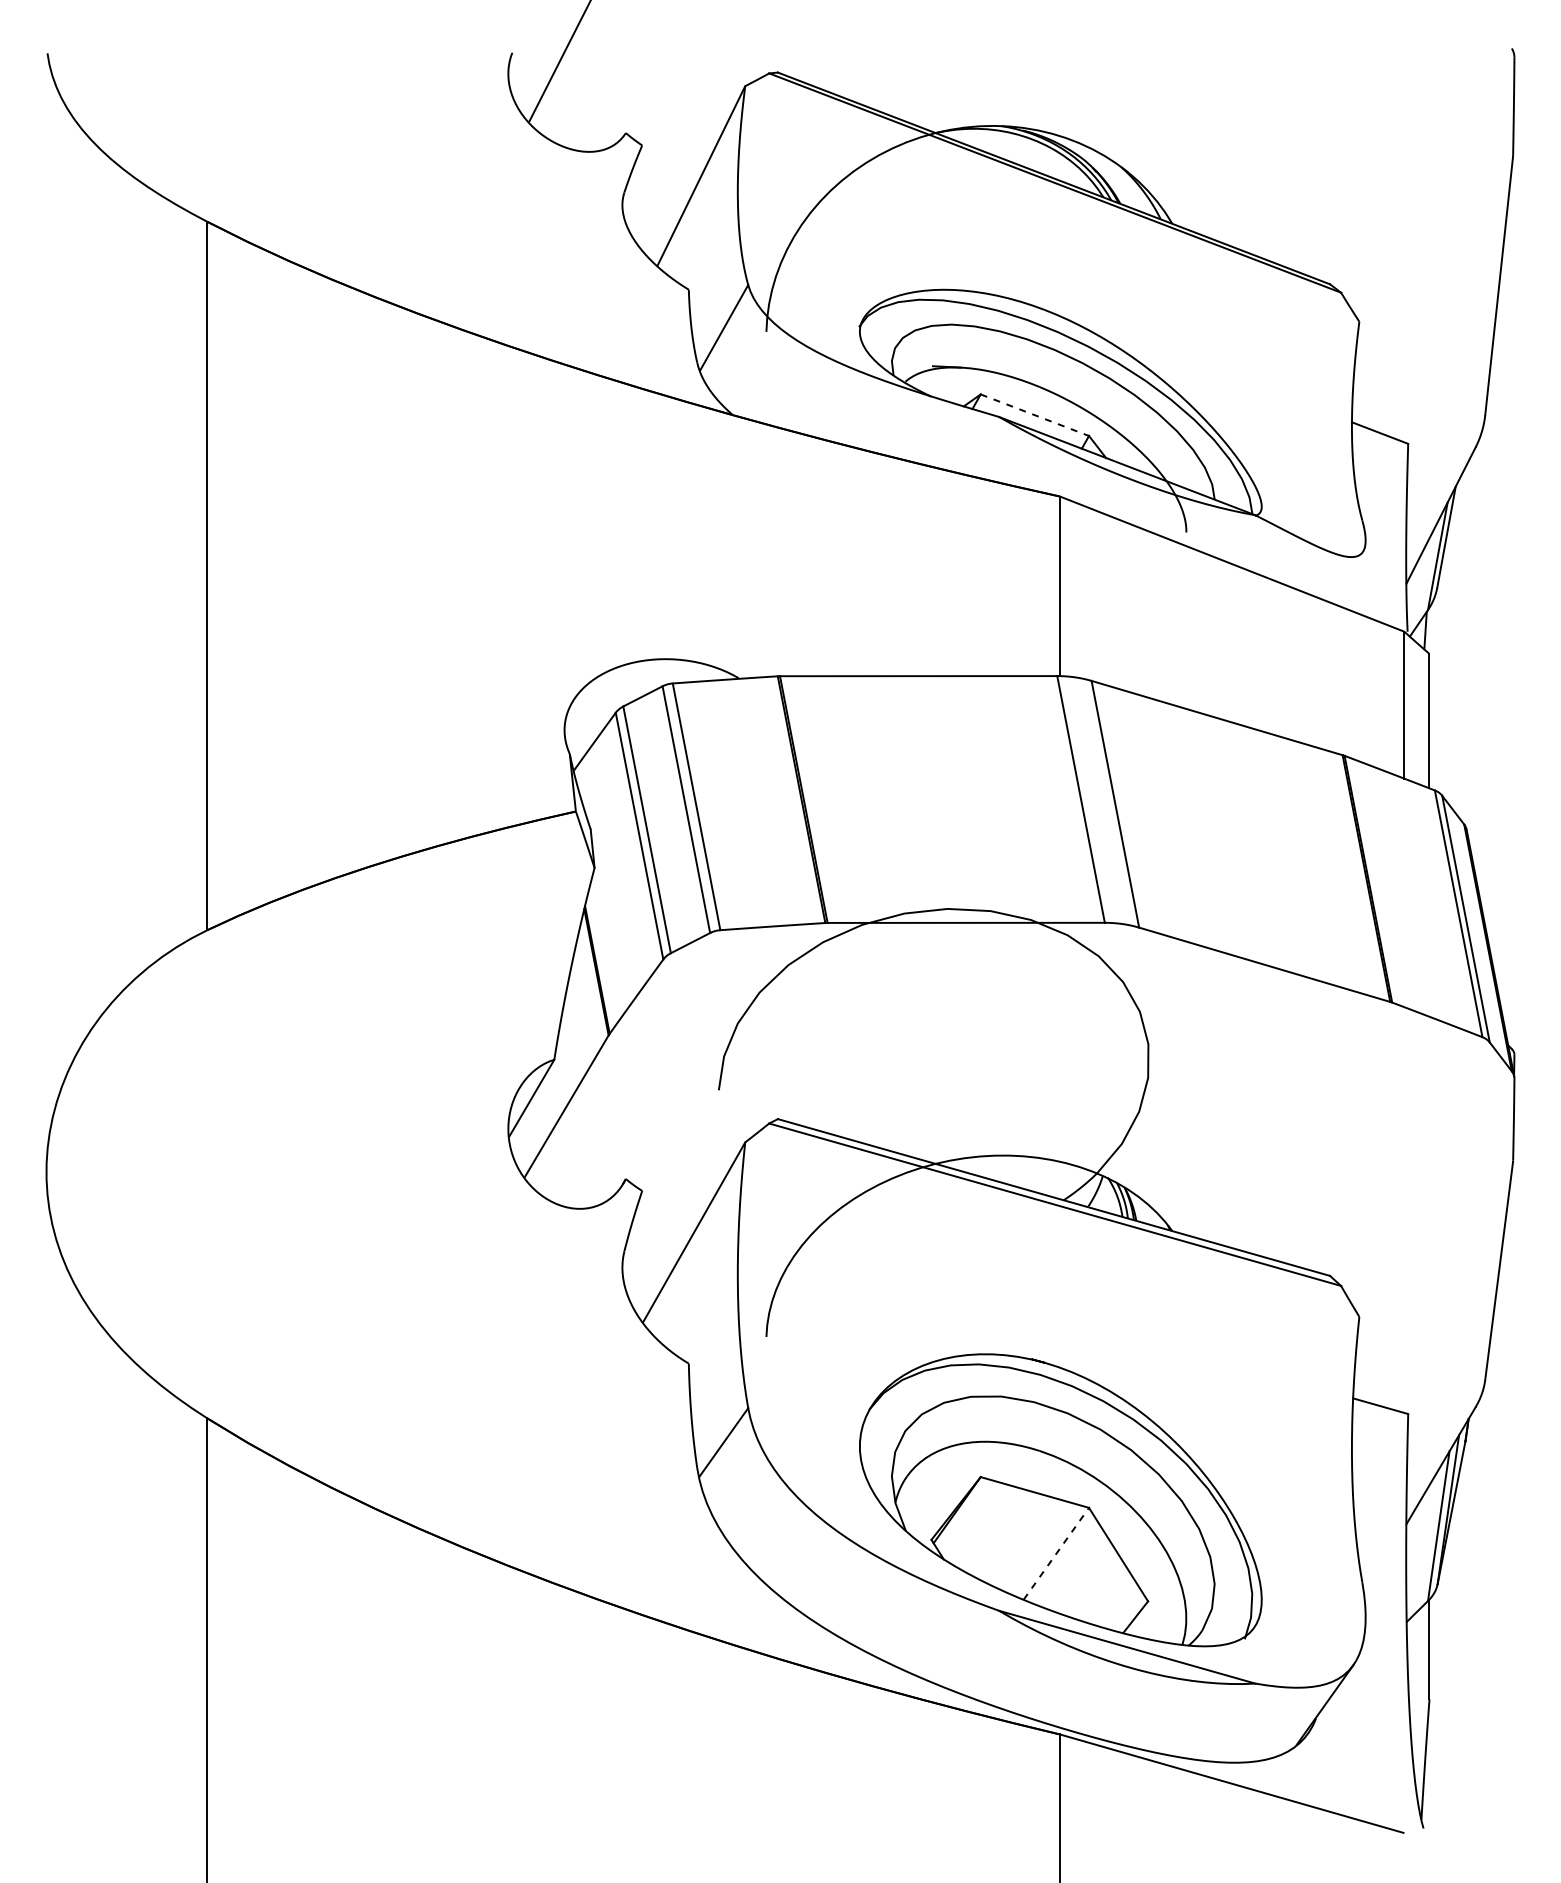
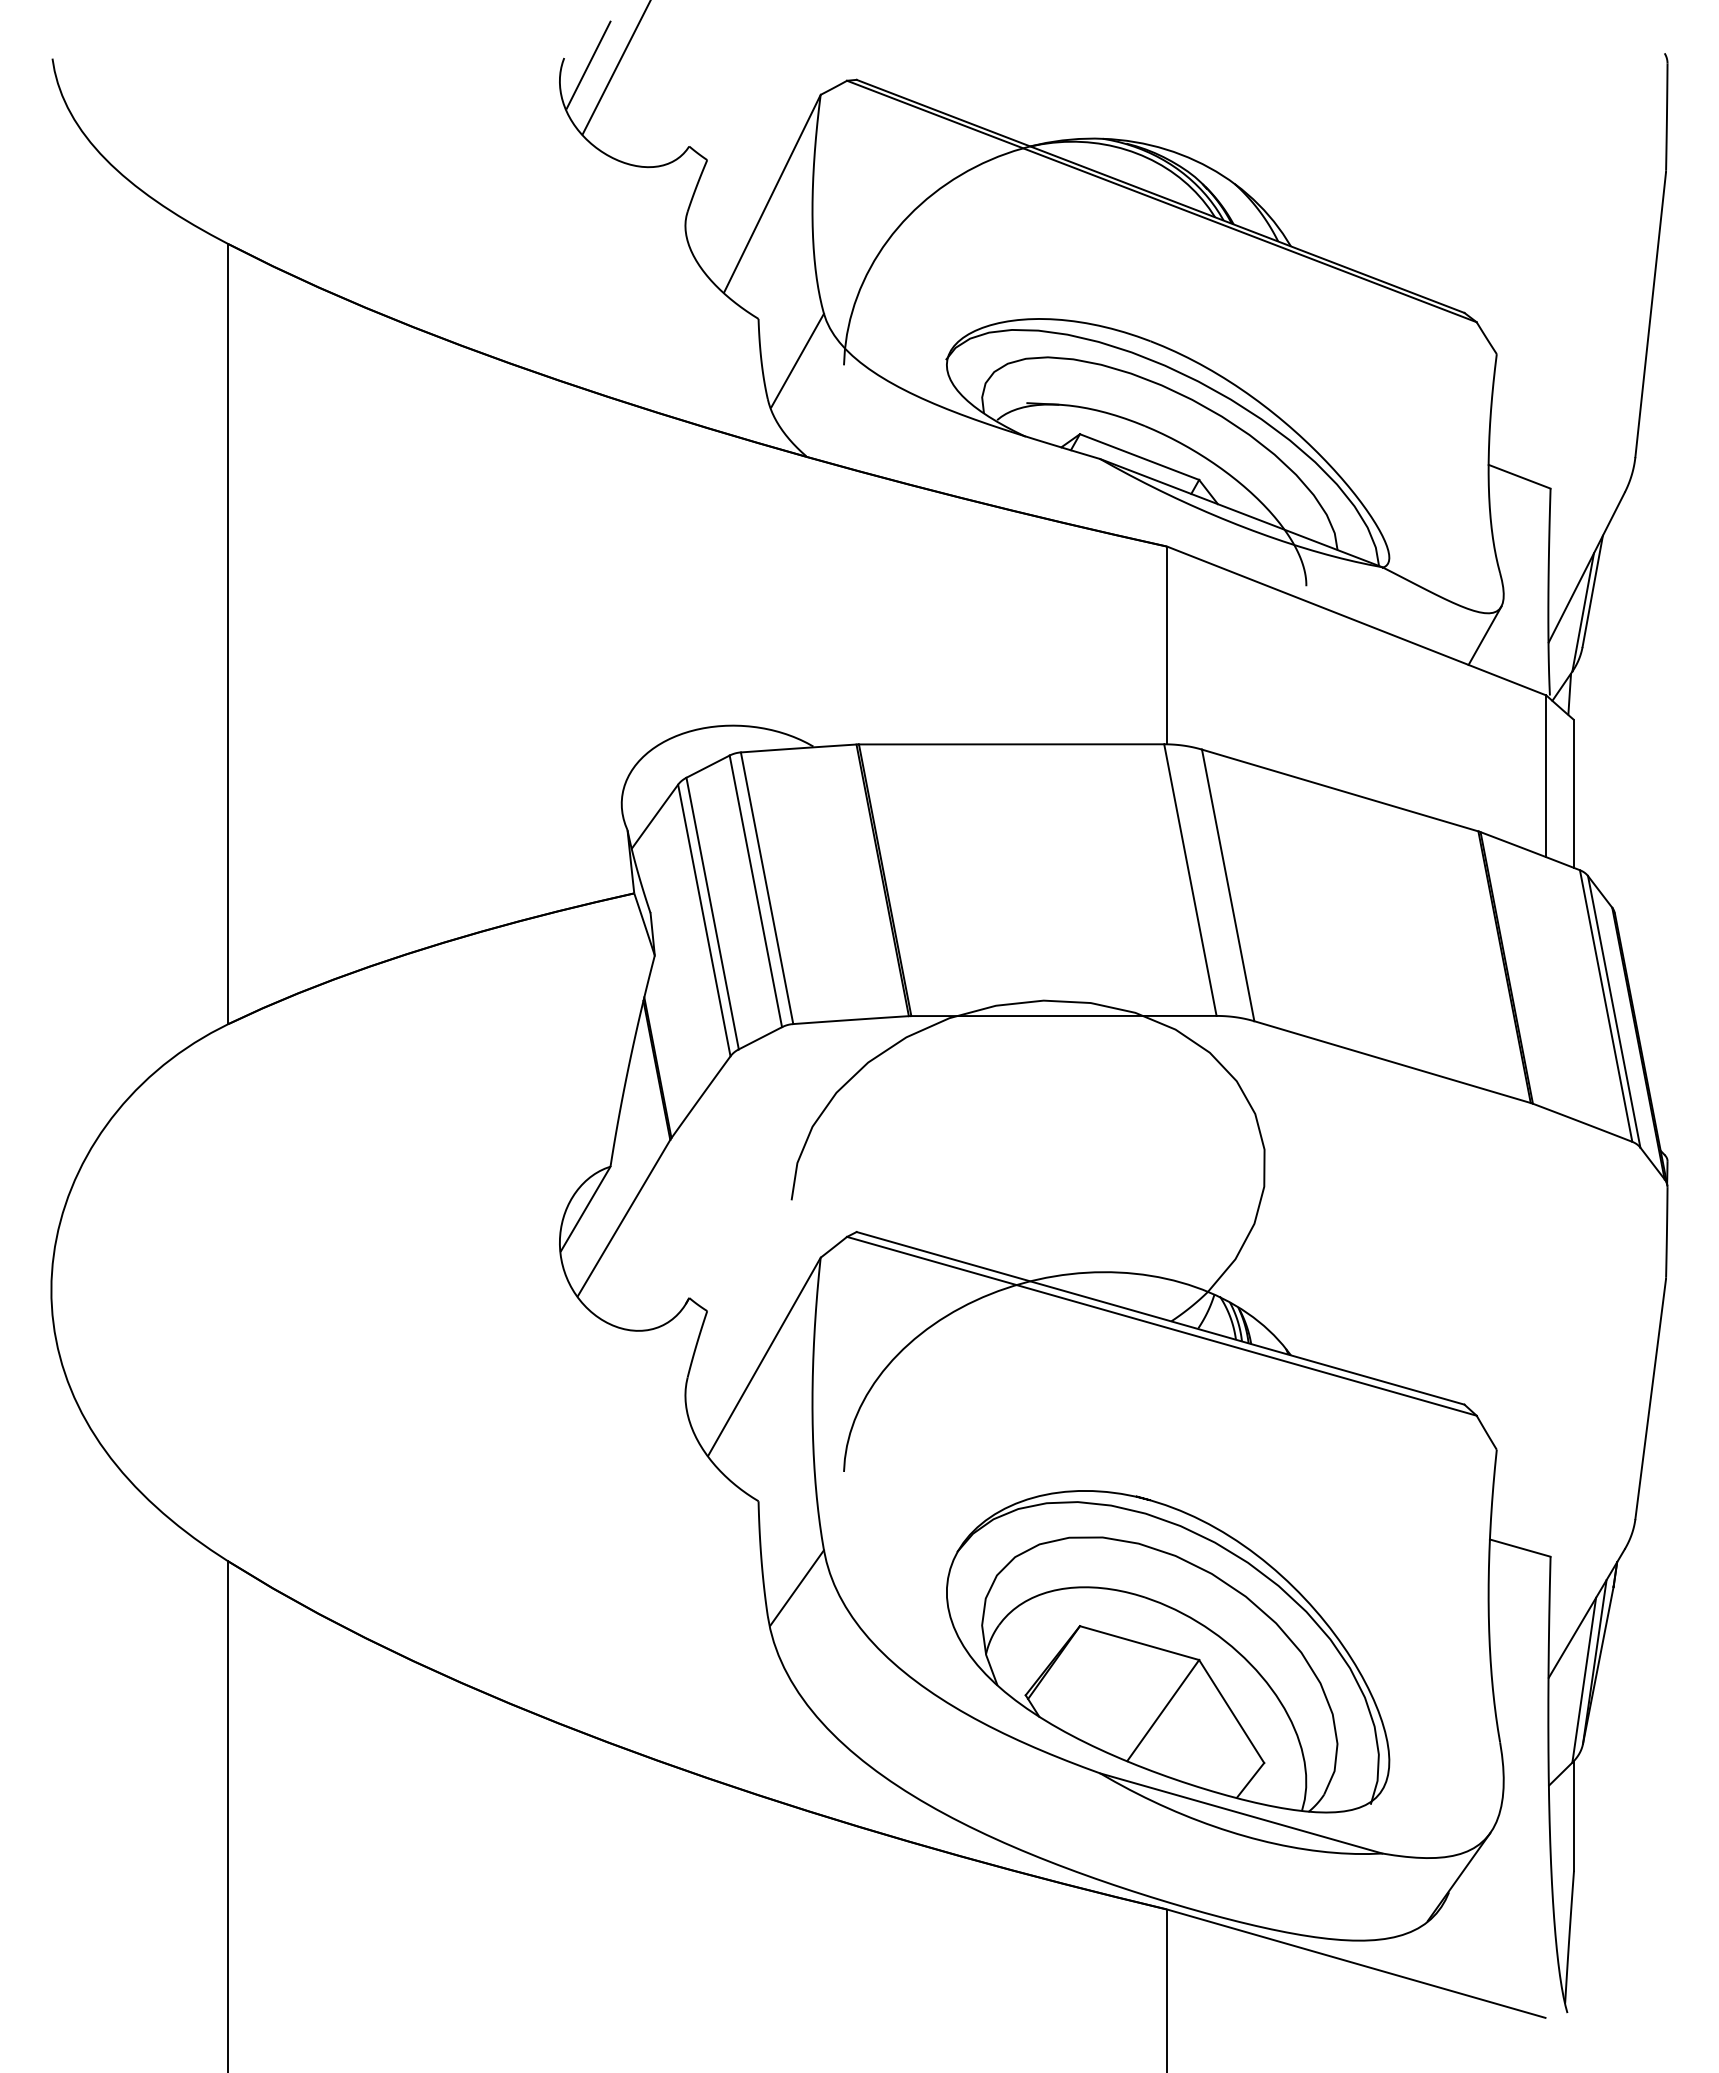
line: (534, 58) -> (588, 64), added
line: (1034, 415) -> (1139, 457), dashed -> solid
line: (1348, 577) -> (1484, 635), added
line: (1056, 1553) -> (1163, 1710), dashed -> solid

